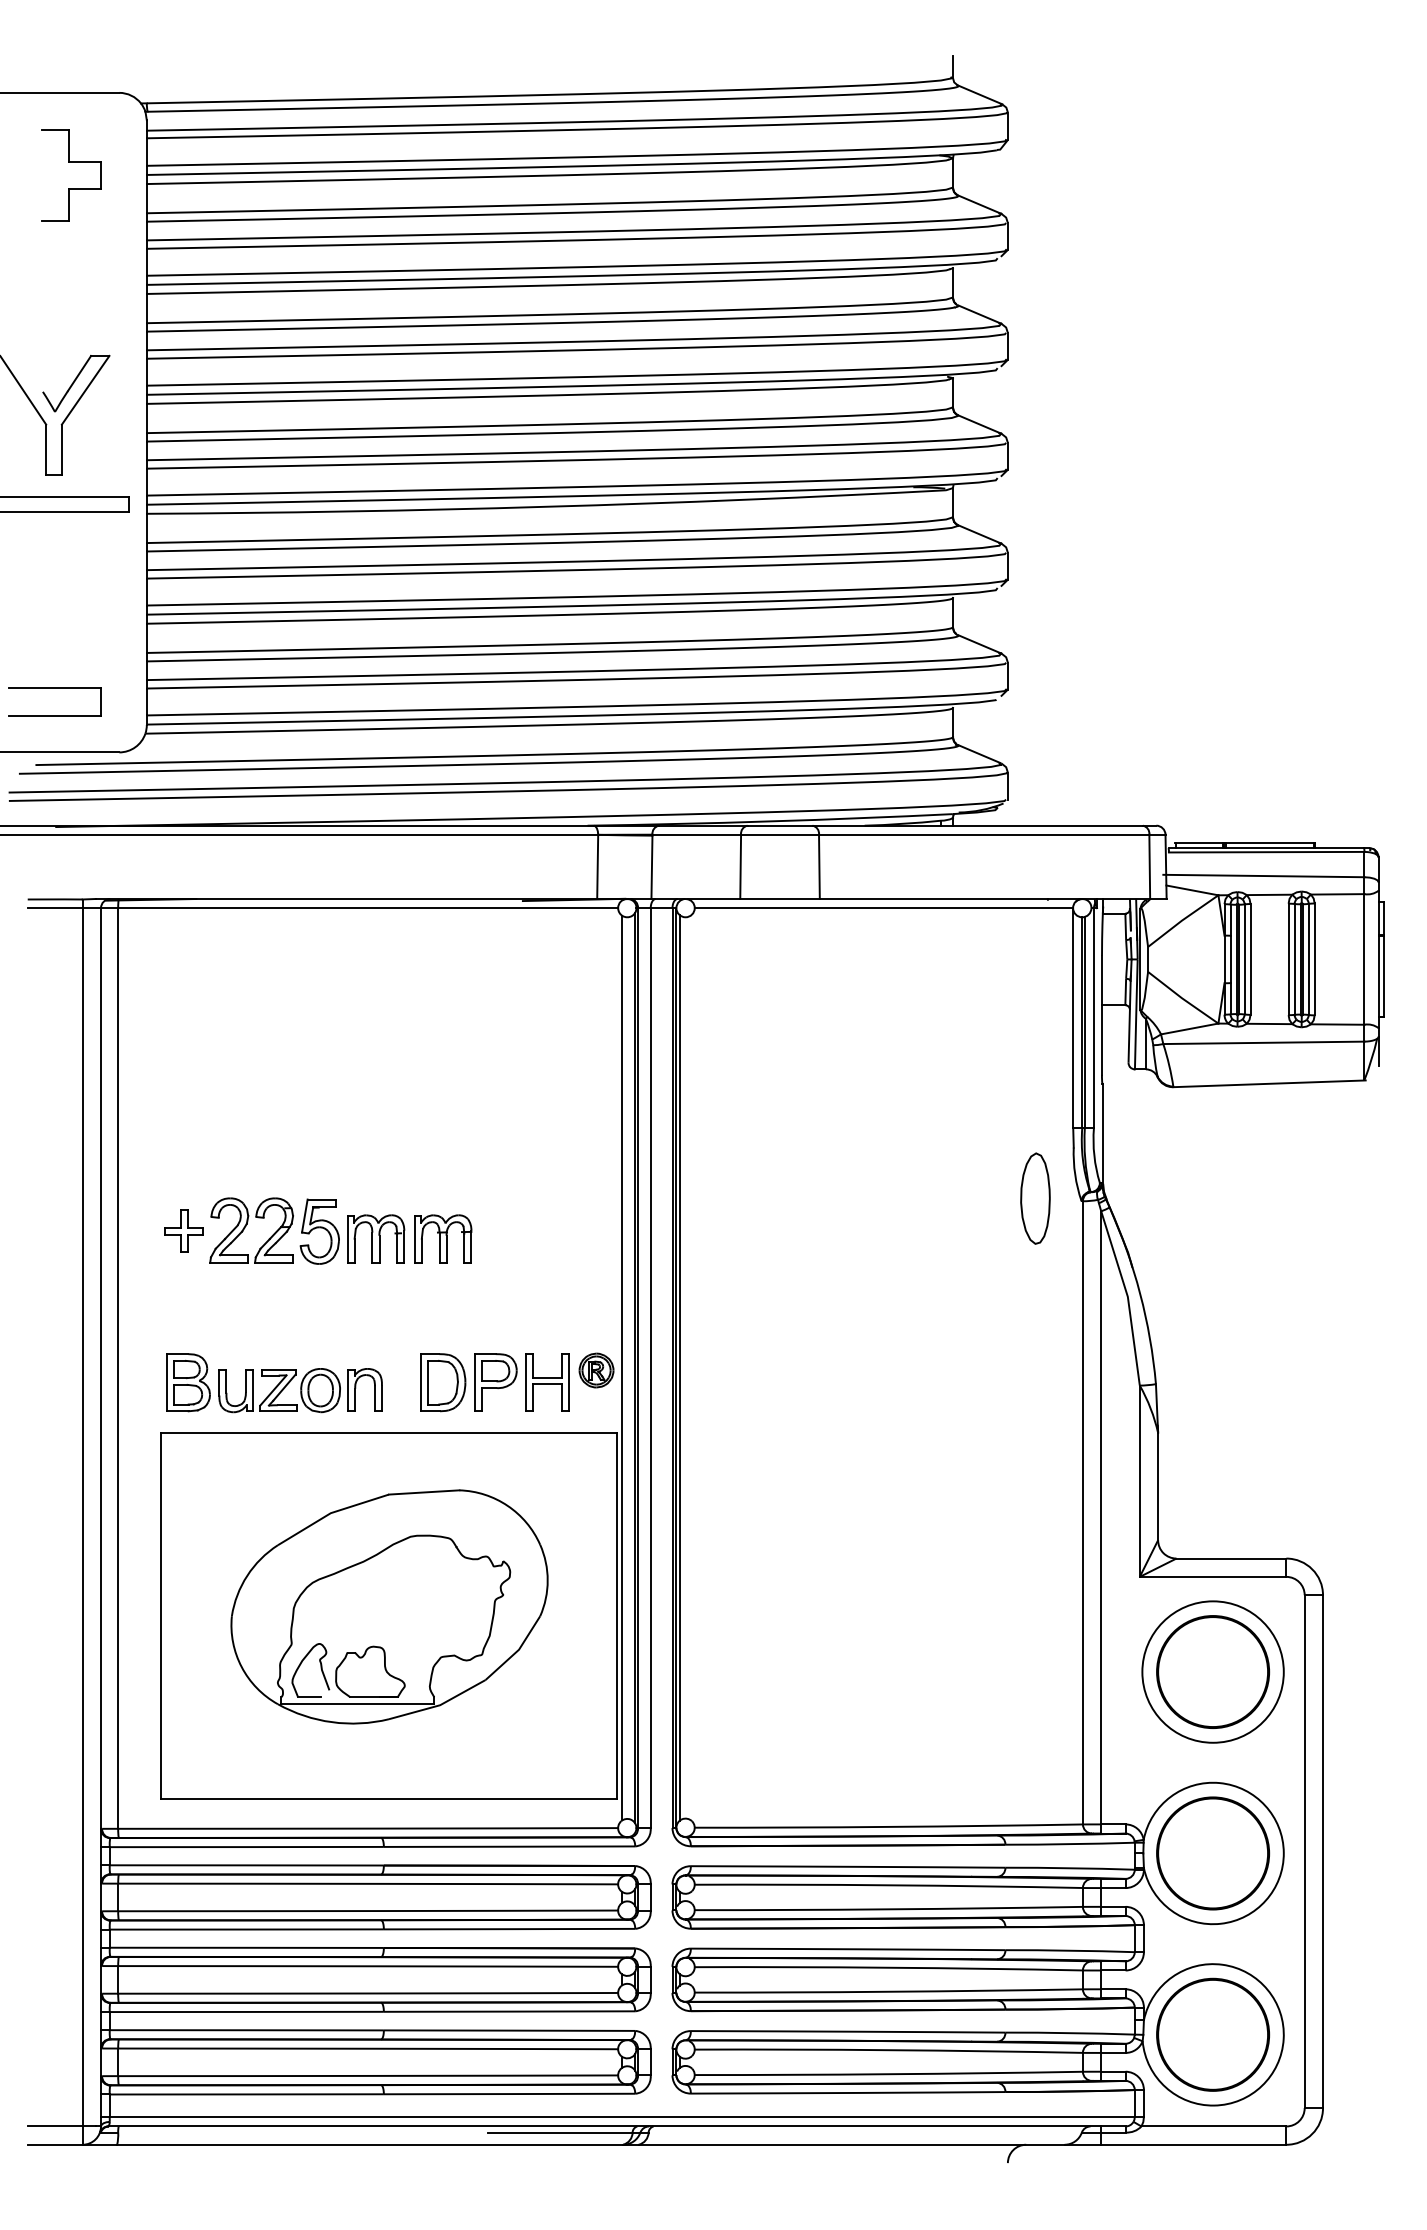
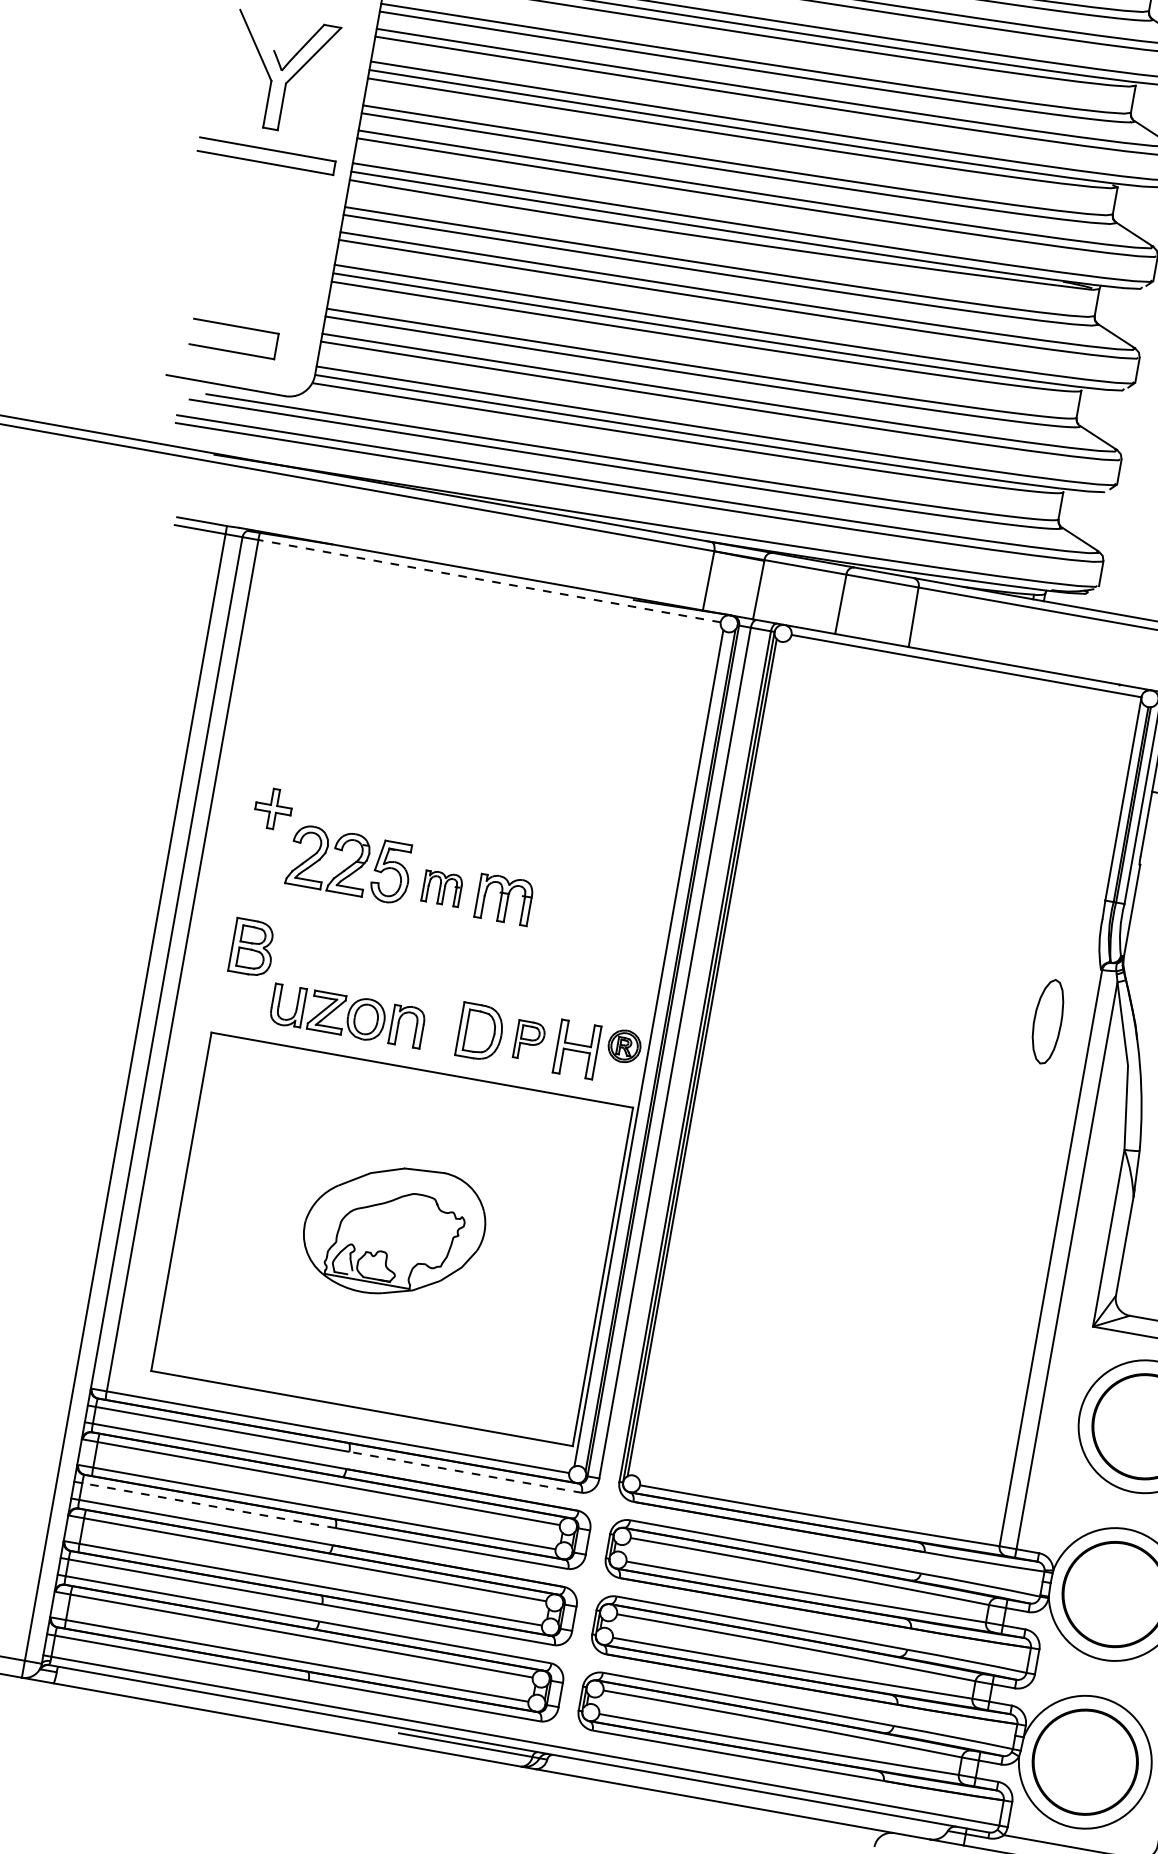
line: (367, 908) -> (488, 581), solid -> dashed
part: (1035, 1198) -> (1047, 1021), moved
part: (183, 1230) -> (272, 808), moved
part: (376, 1238) -> (442, 888), size x0.7
part: (188, 1382) -> (252, 947), moved
part: (495, 1382) -> (529, 1040), size x0.7
part: (389, 1606) -> (394, 1230), size x0.6
line: (510, 1846) -> (466, 1472), solid -> dashed
line: (246, 1929) -> (208, 1505), solid -> dashed

